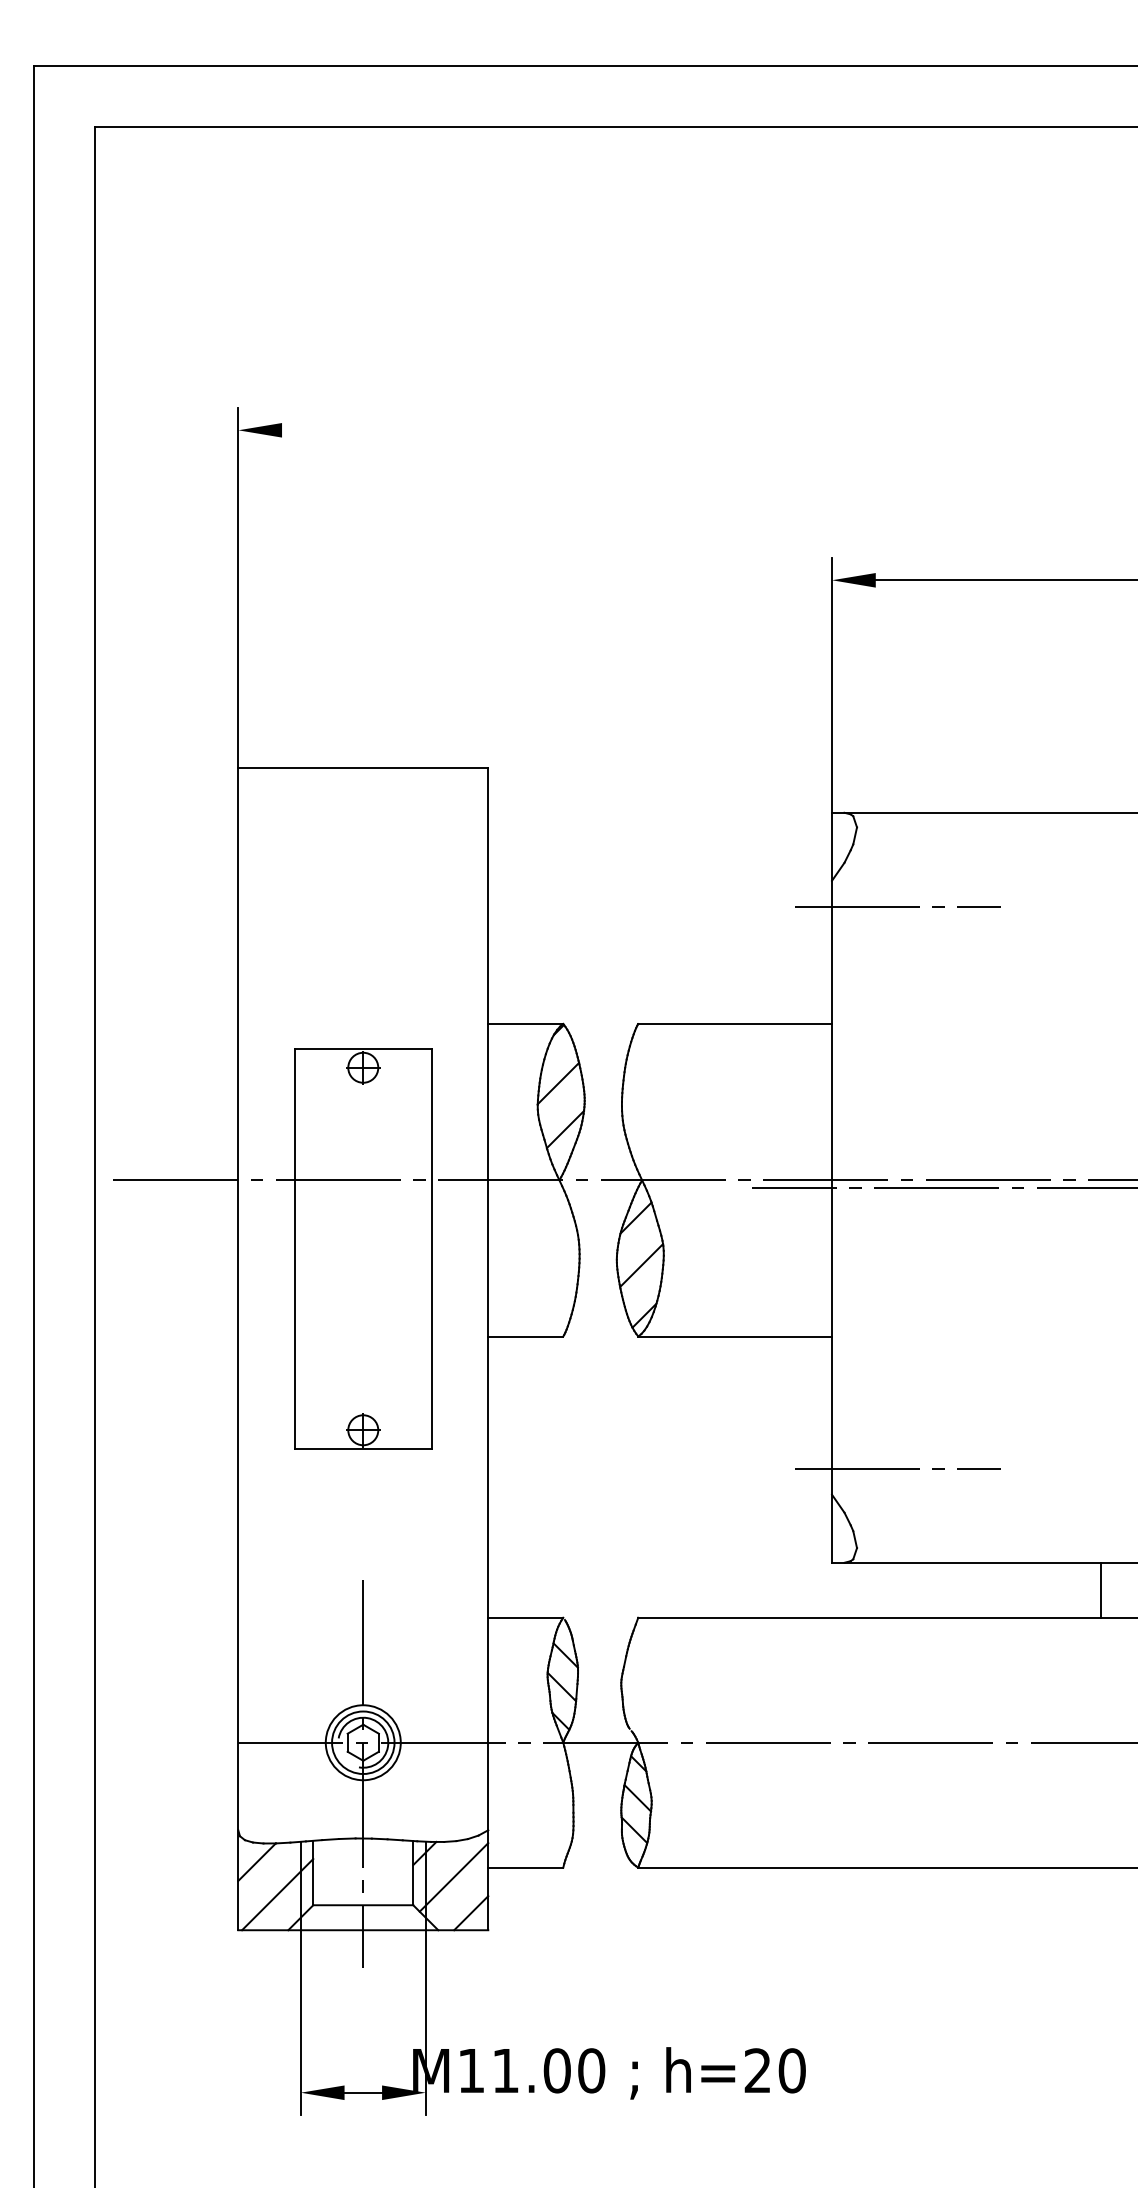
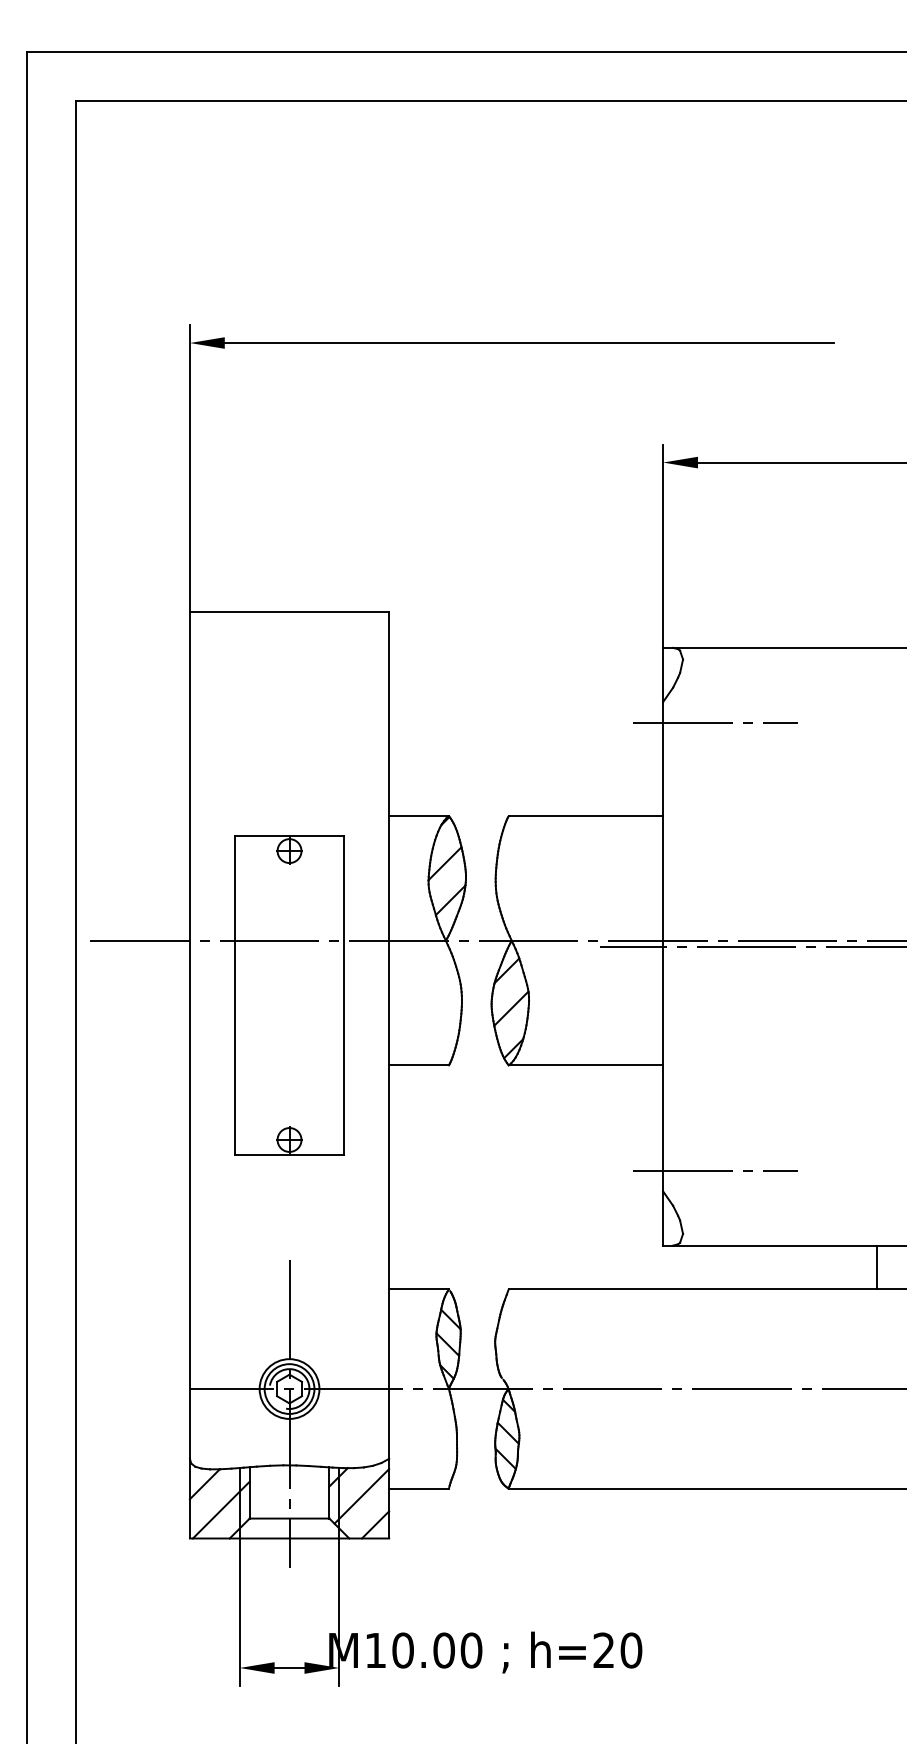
line: (663, 430) -> (528, 343), added
text: (505, 2070) -> (402, 1650), M11.00 -> M10.00

